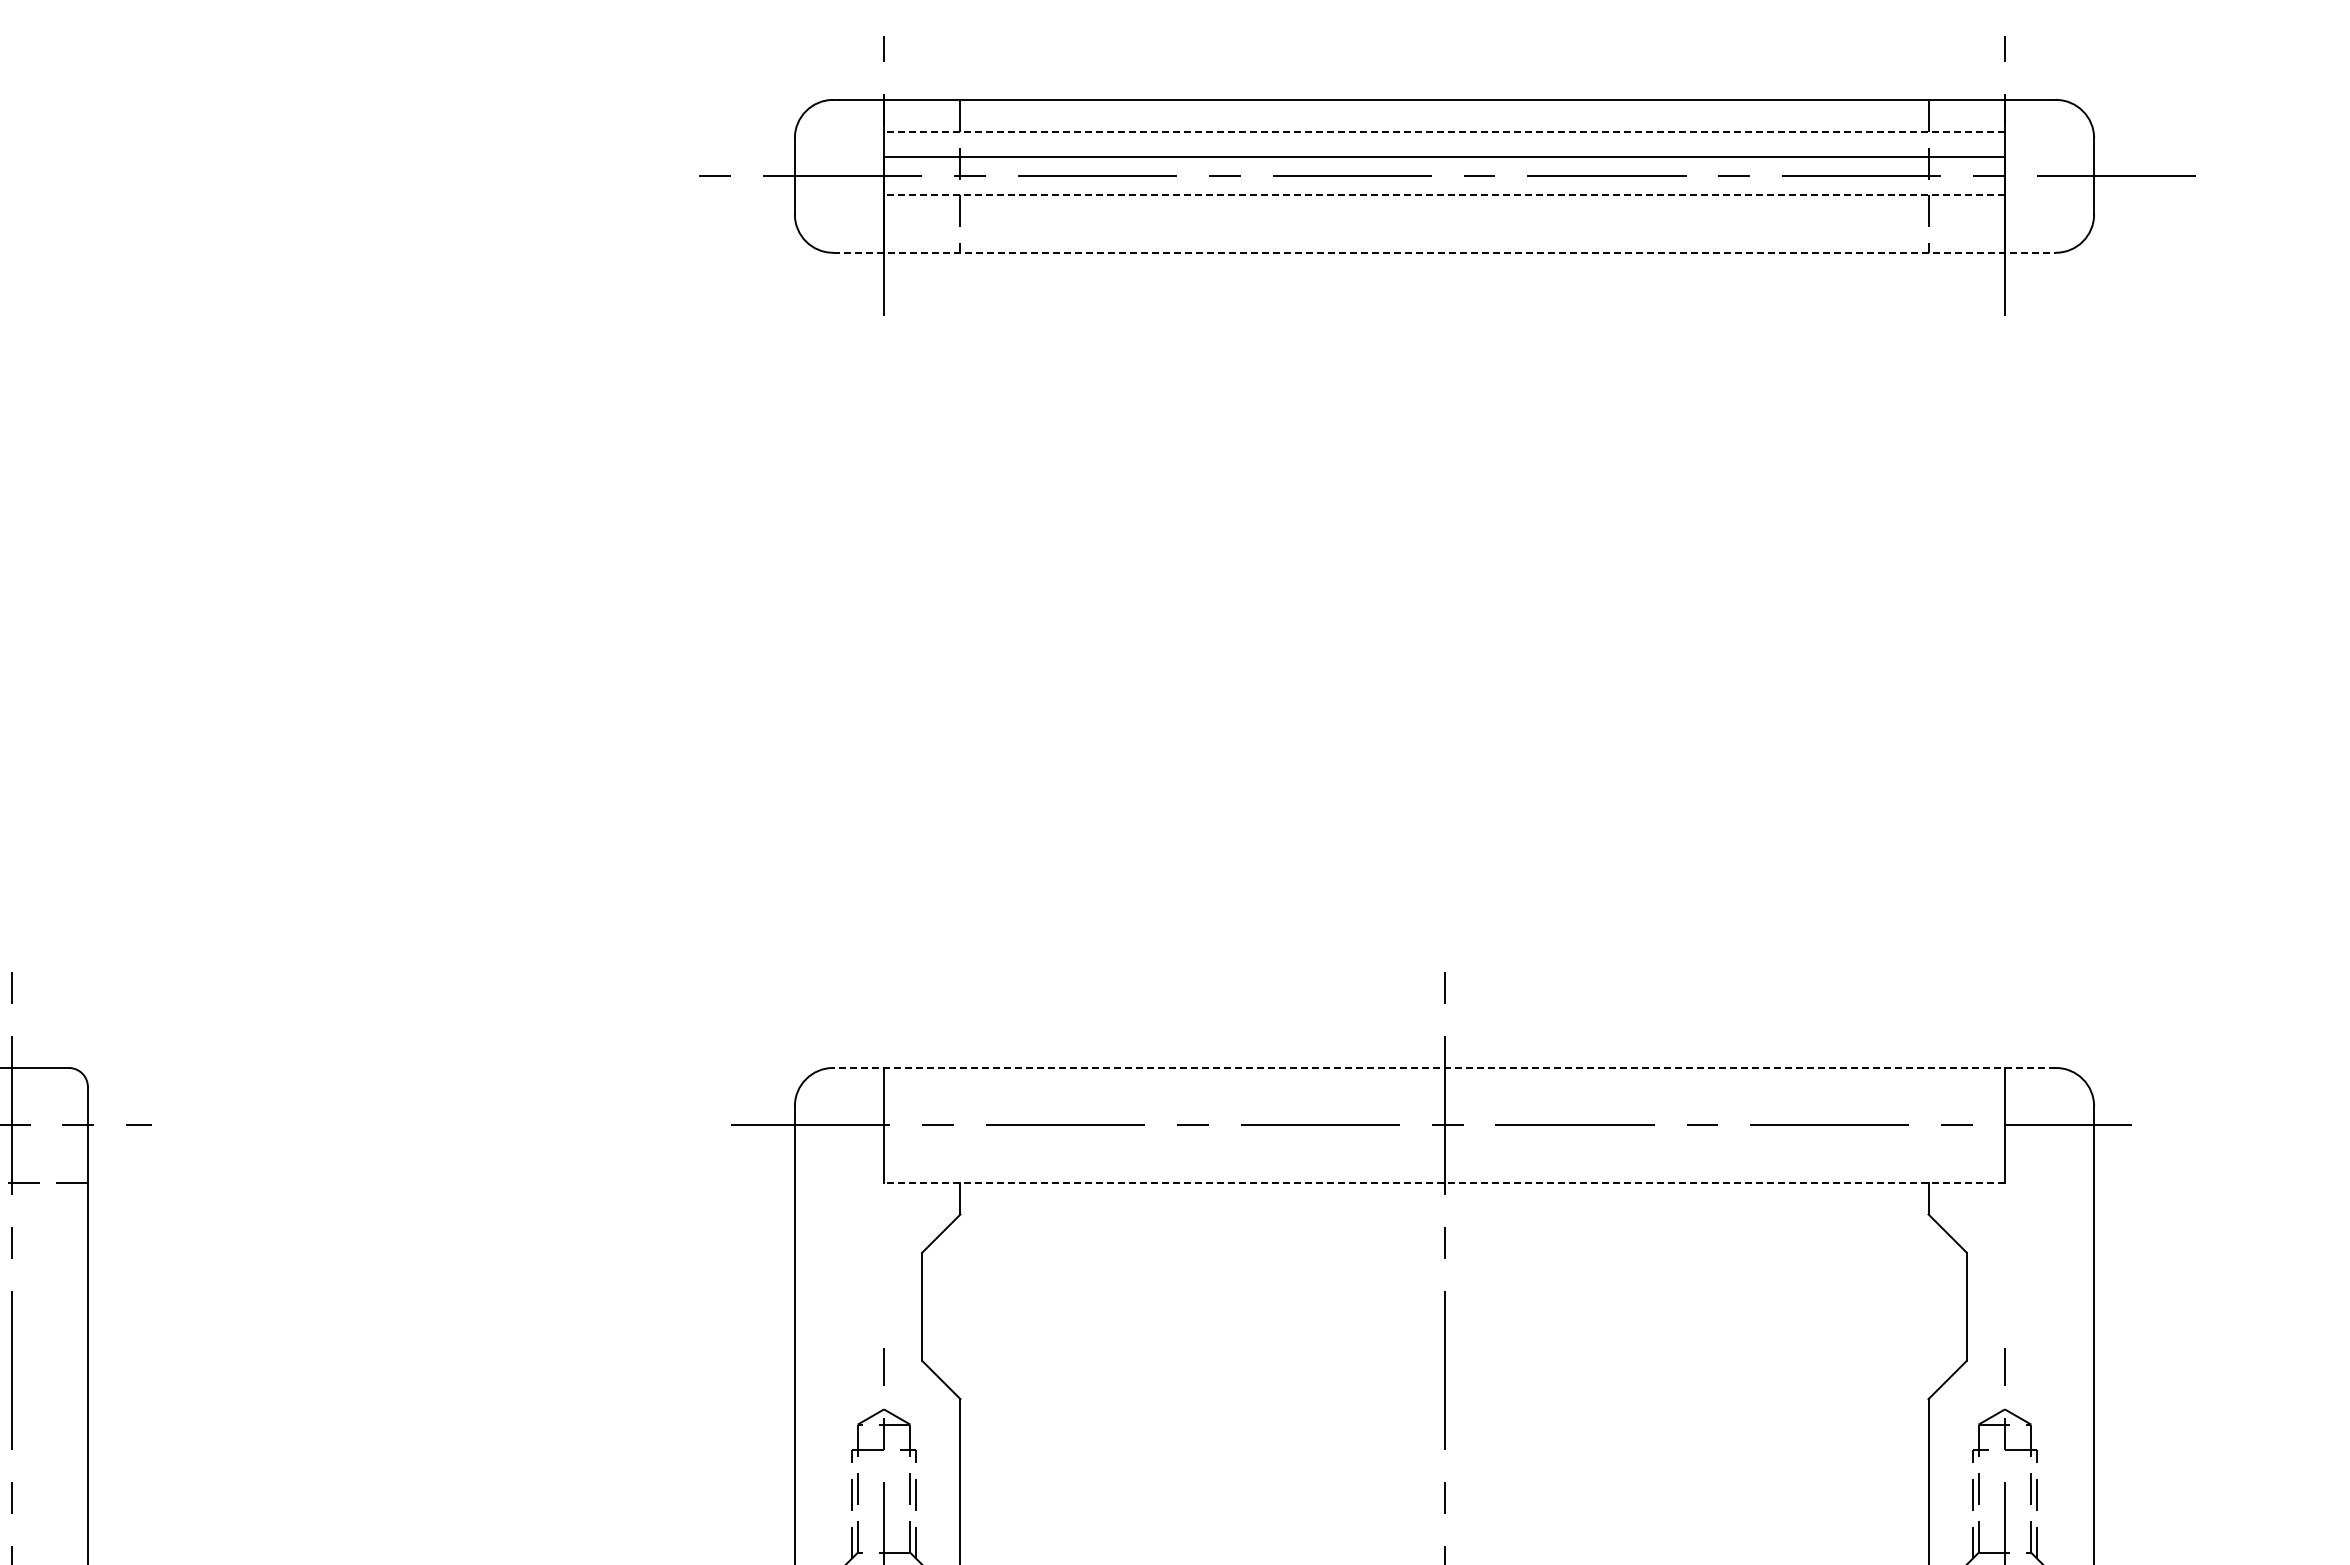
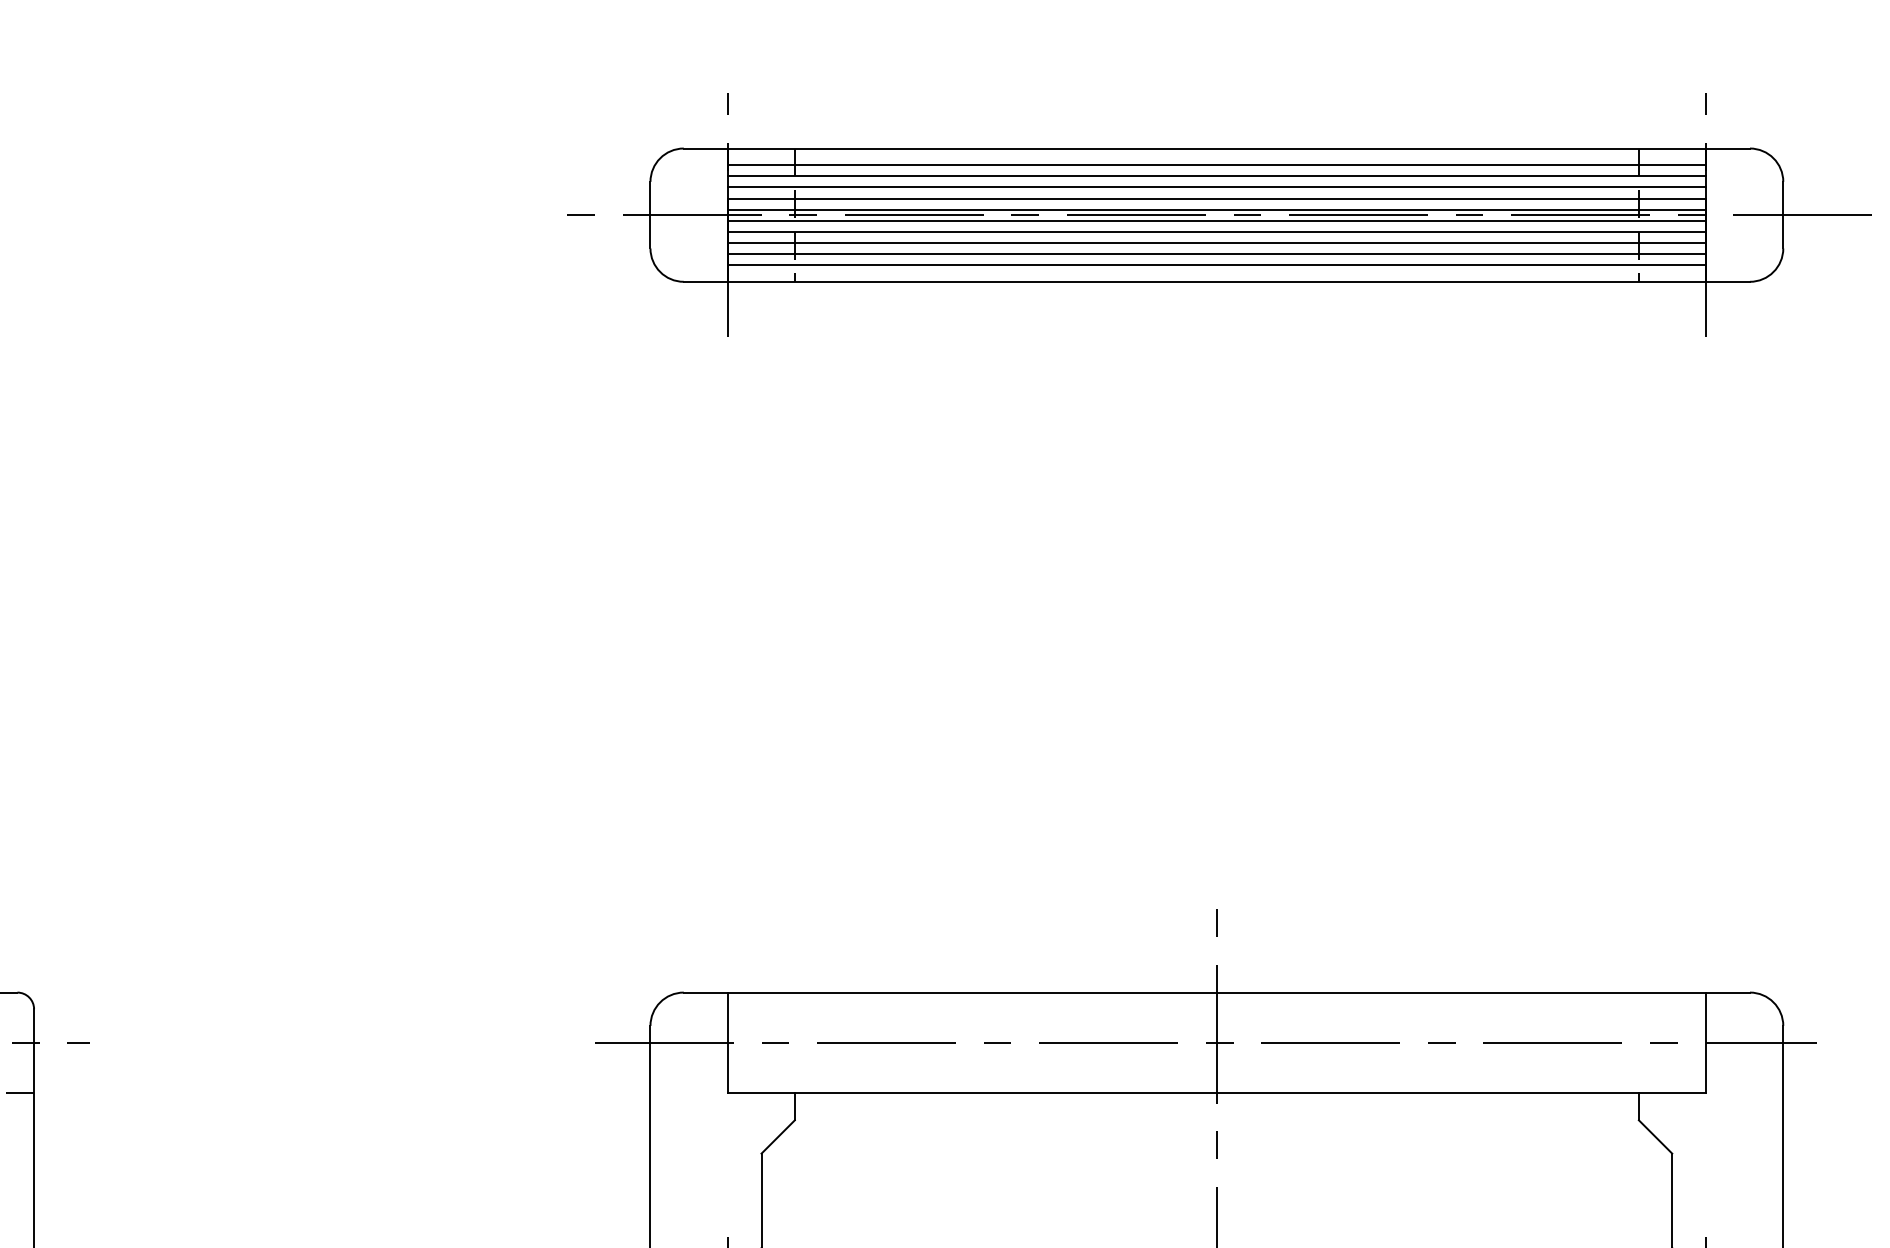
line: (1444, 119) -> (1216, 165), added
line: (1444, 131) -> (1216, 176), dashed -> solid
line: (1444, 144) -> (1216, 187), added
line: (1444, 169) -> (1216, 209), added
line: (1444, 182) -> (1216, 220), added
line: (1444, 195) -> (1216, 231), dashed -> solid
line: (1444, 208) -> (1216, 243), added
line: (1444, 220) -> (1216, 253), added
line: (1444, 233) -> (1216, 265), added
line: (1445, 252) -> (1217, 281), dashed -> solid
line: (1444, 1067) -> (1216, 992), dashed -> solid
line: (1444, 1182) -> (1216, 1092), dashed -> solid

